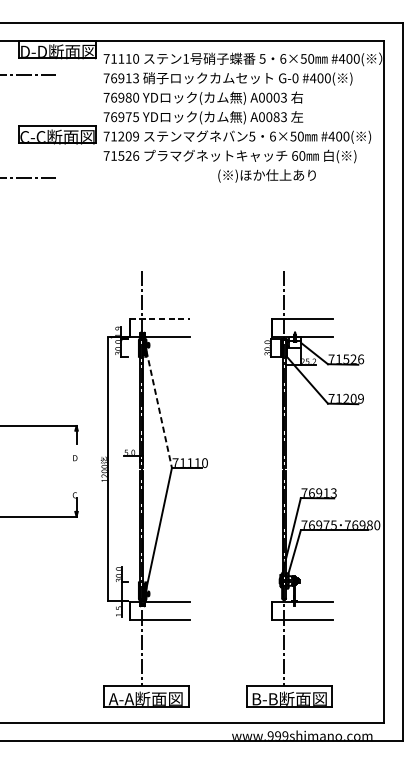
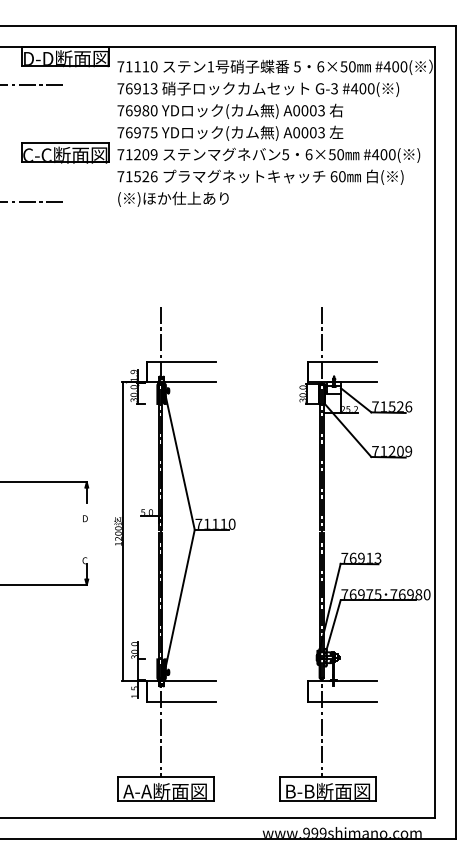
text: (295, 78) -> (334, 88), G-0 -> G-3
text: (275, 117) -> (312, 133), A0083 -> A0003
text: (267, 175) -> (173, 198), moved
line: (160, 319) -> (181, 361), dashed -> solid
line: (159, 409) -> (180, 463), dashed -> solid

